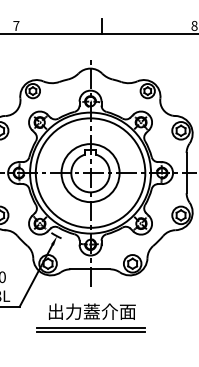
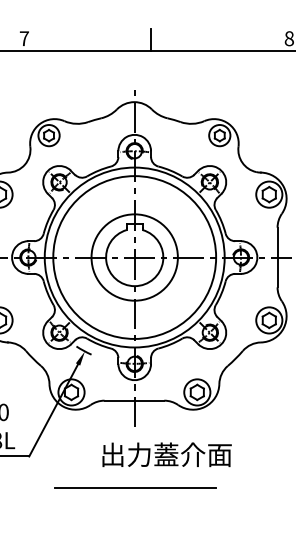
text: (92, 311) -> (167, 454), moved
line: (90, 332) -> (134, 494), removed

